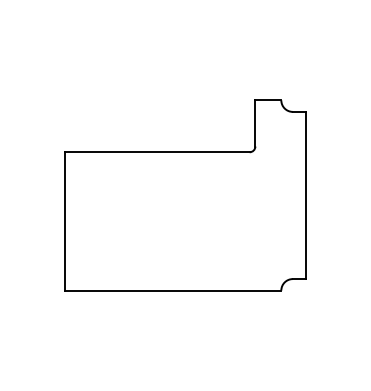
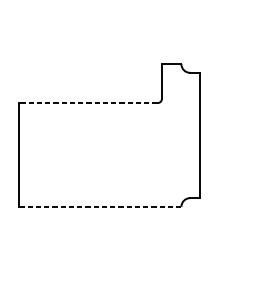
line: (156, 152) -> (87, 103), solid -> dashed
line: (173, 290) -> (100, 206), solid -> dashed

